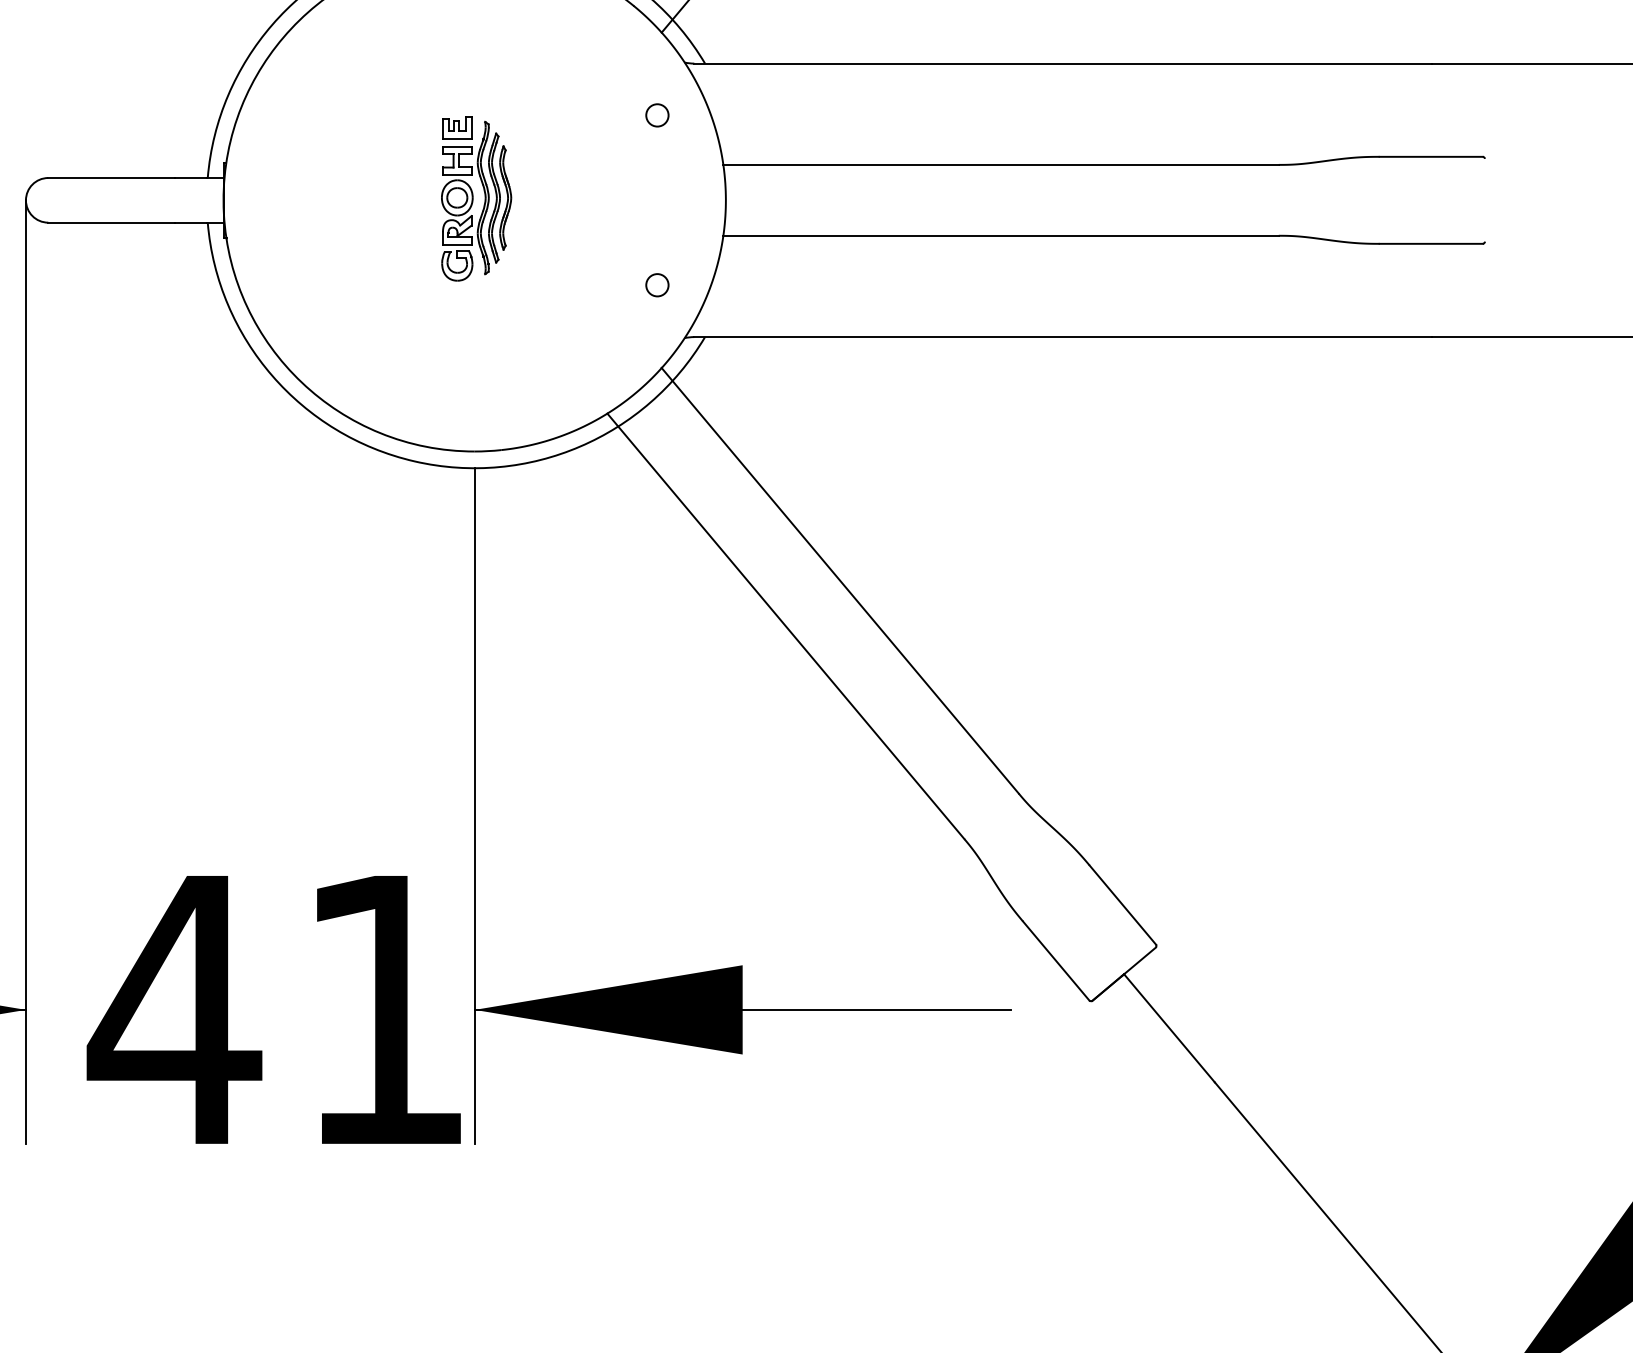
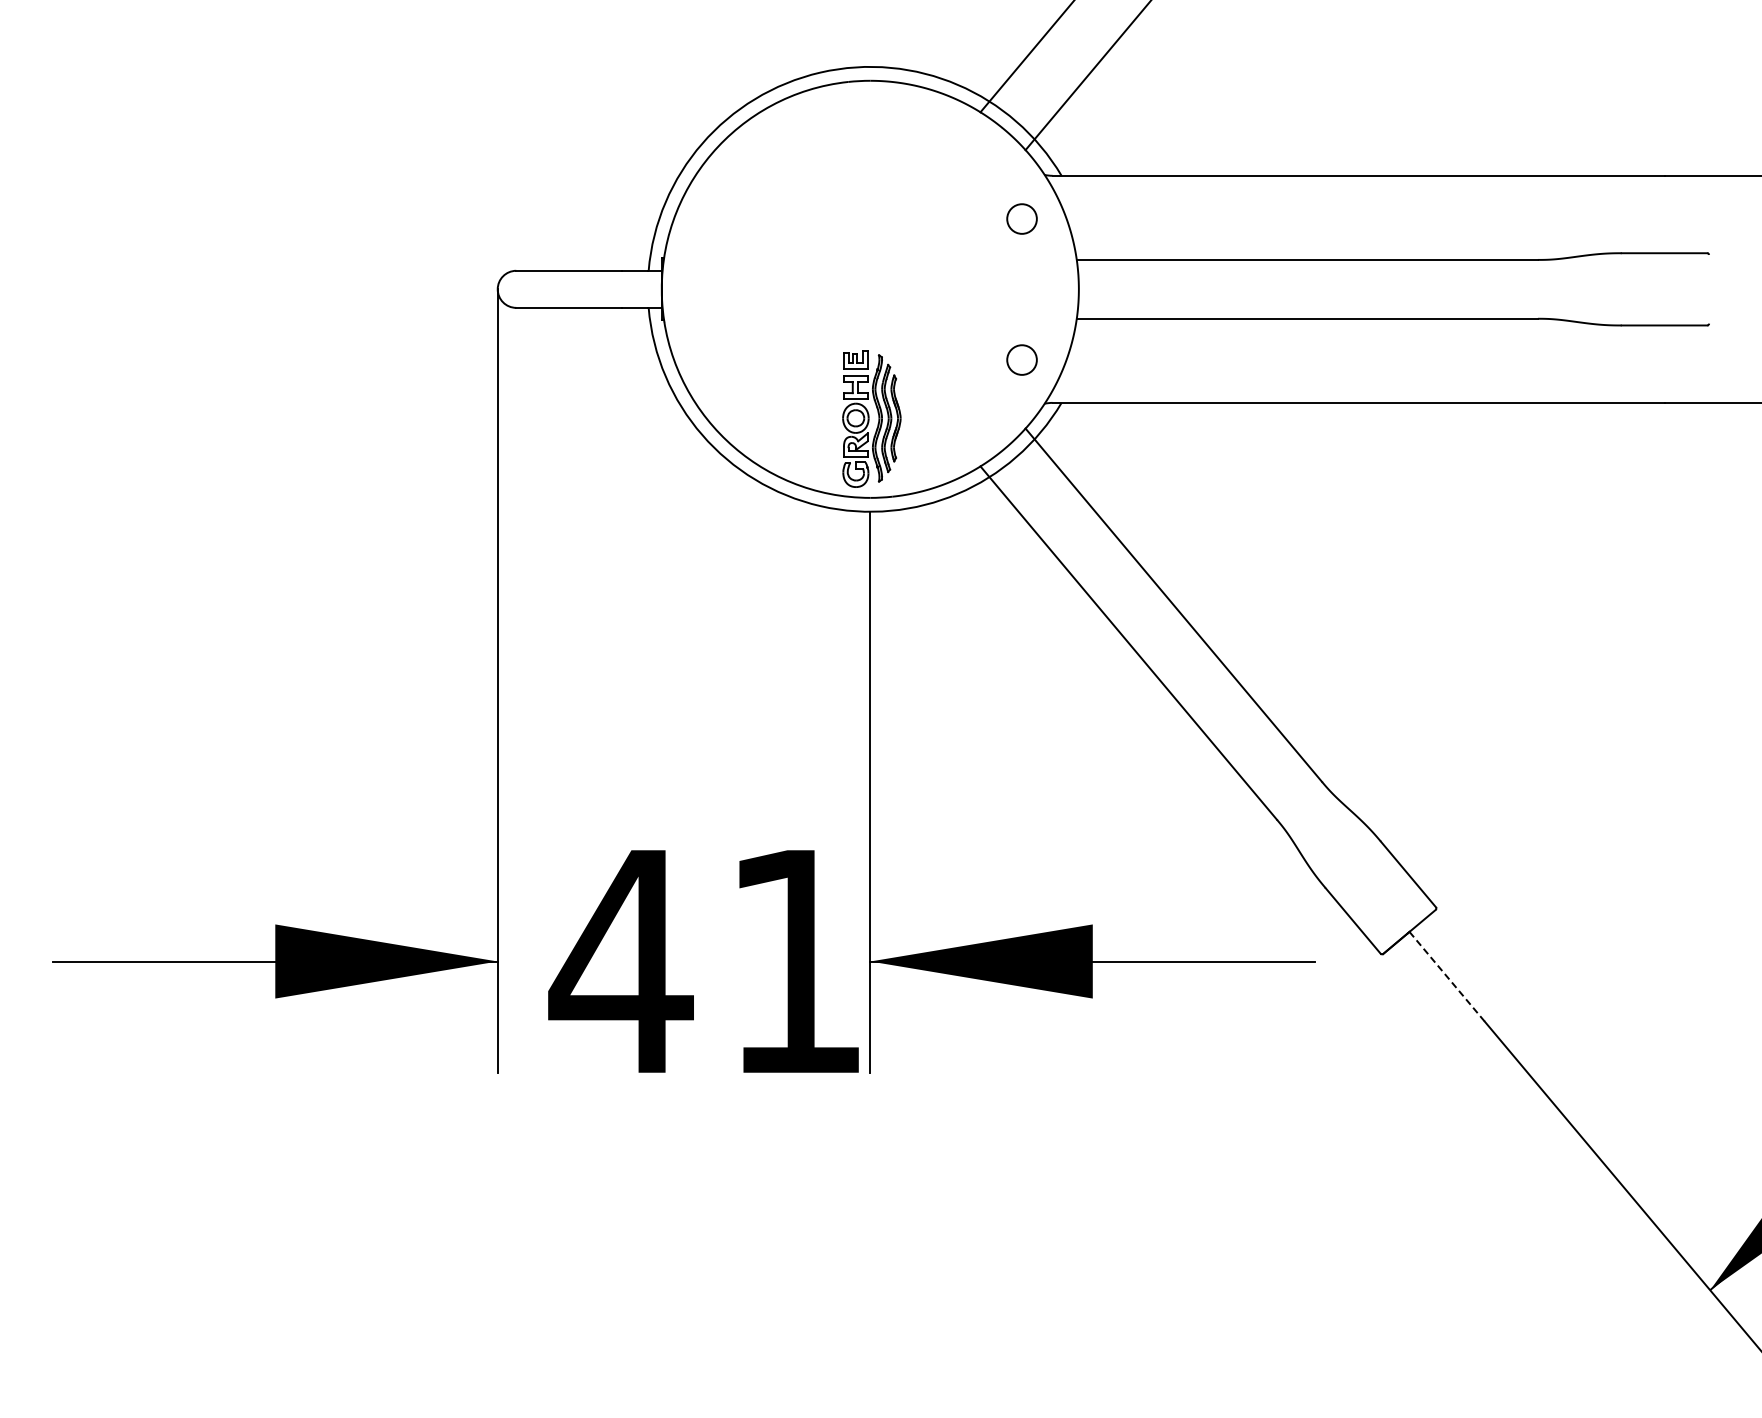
circle: (656, 115) -> (1021, 218), size x1.6
part: (476, 198) -> (871, 418), moved
circle: (656, 284) -> (1021, 359), size x1.6
line: (1169, 1027) -> (1447, 976), solid -> dashed

